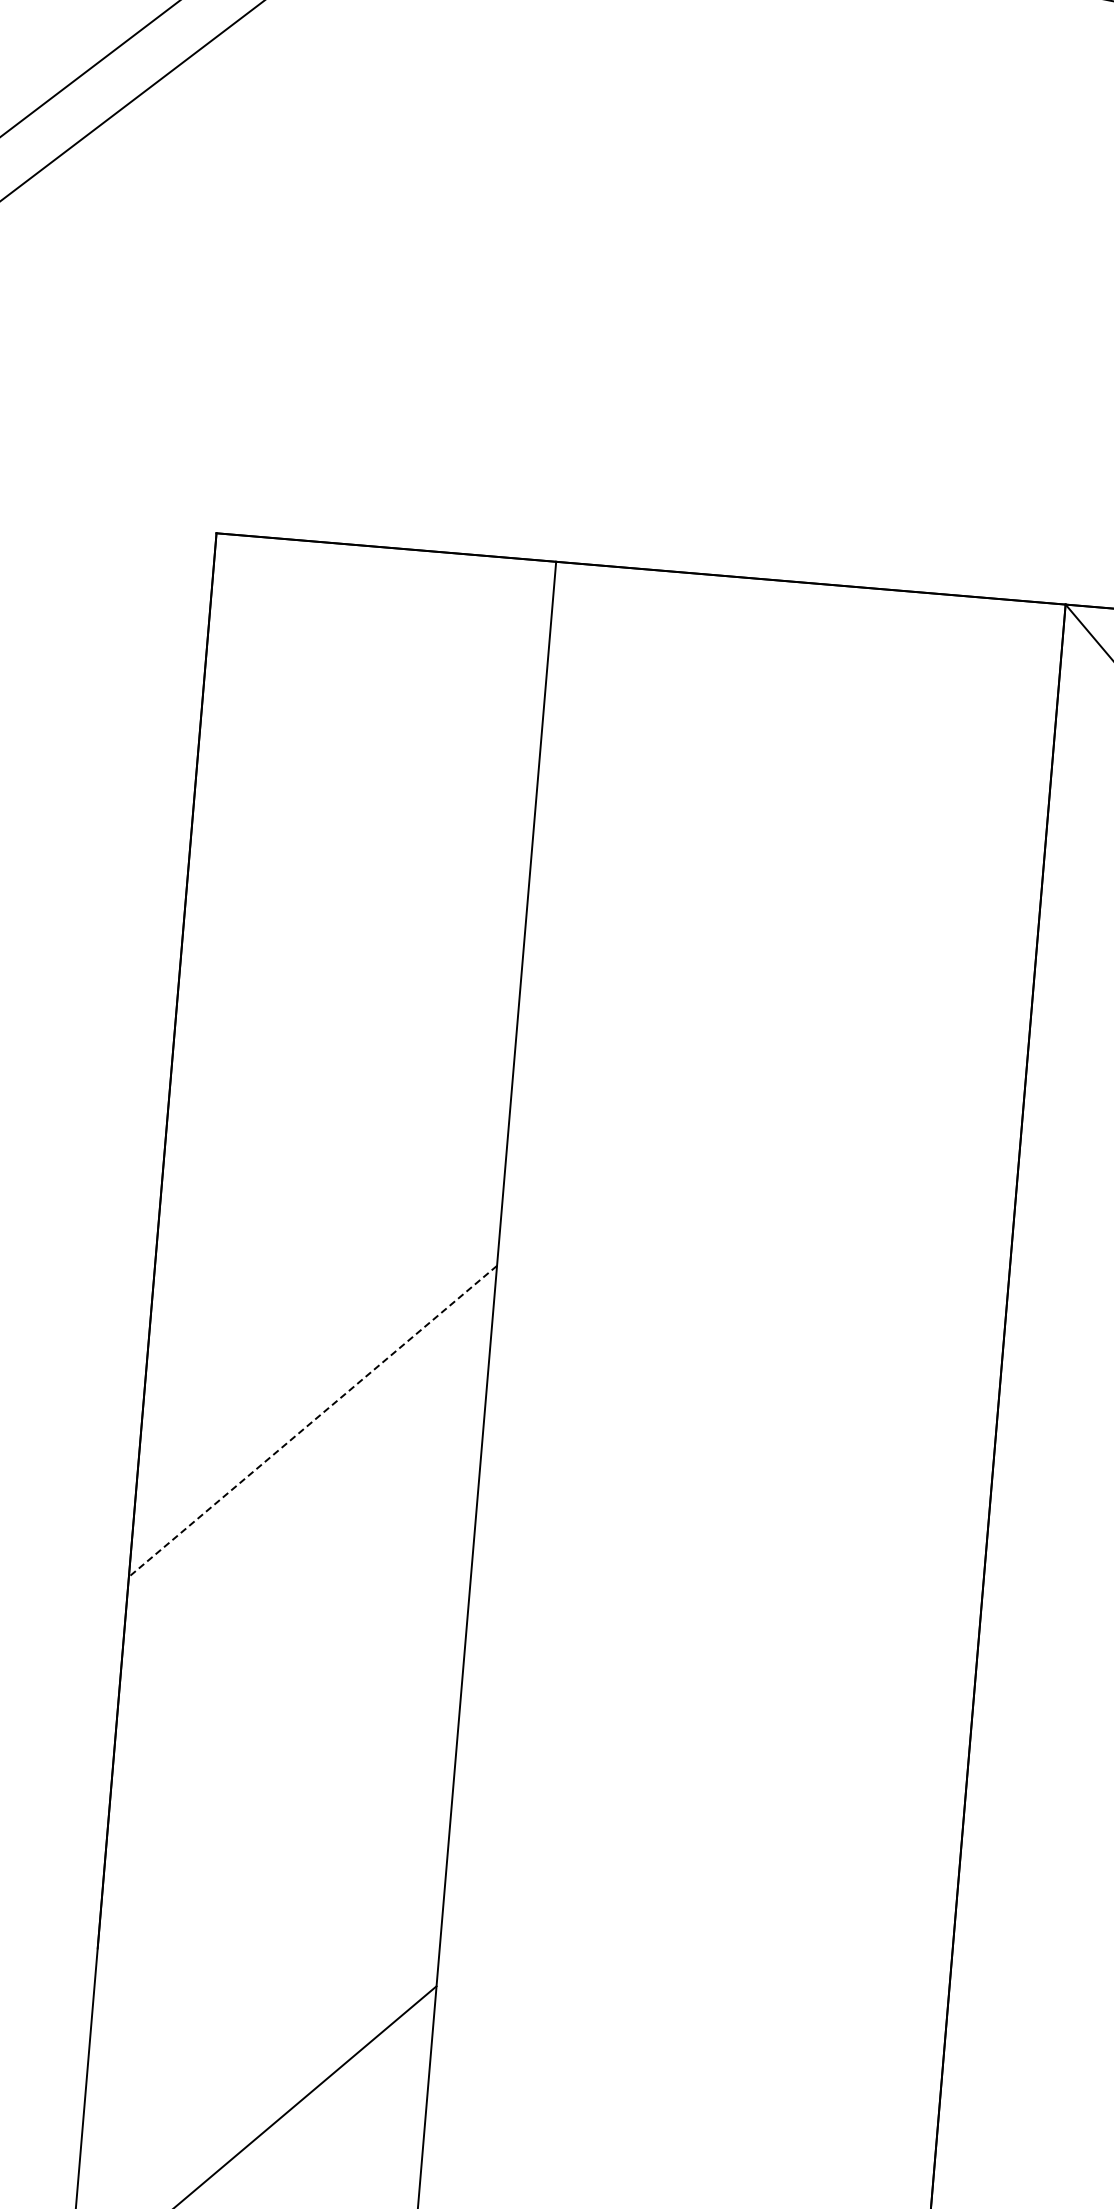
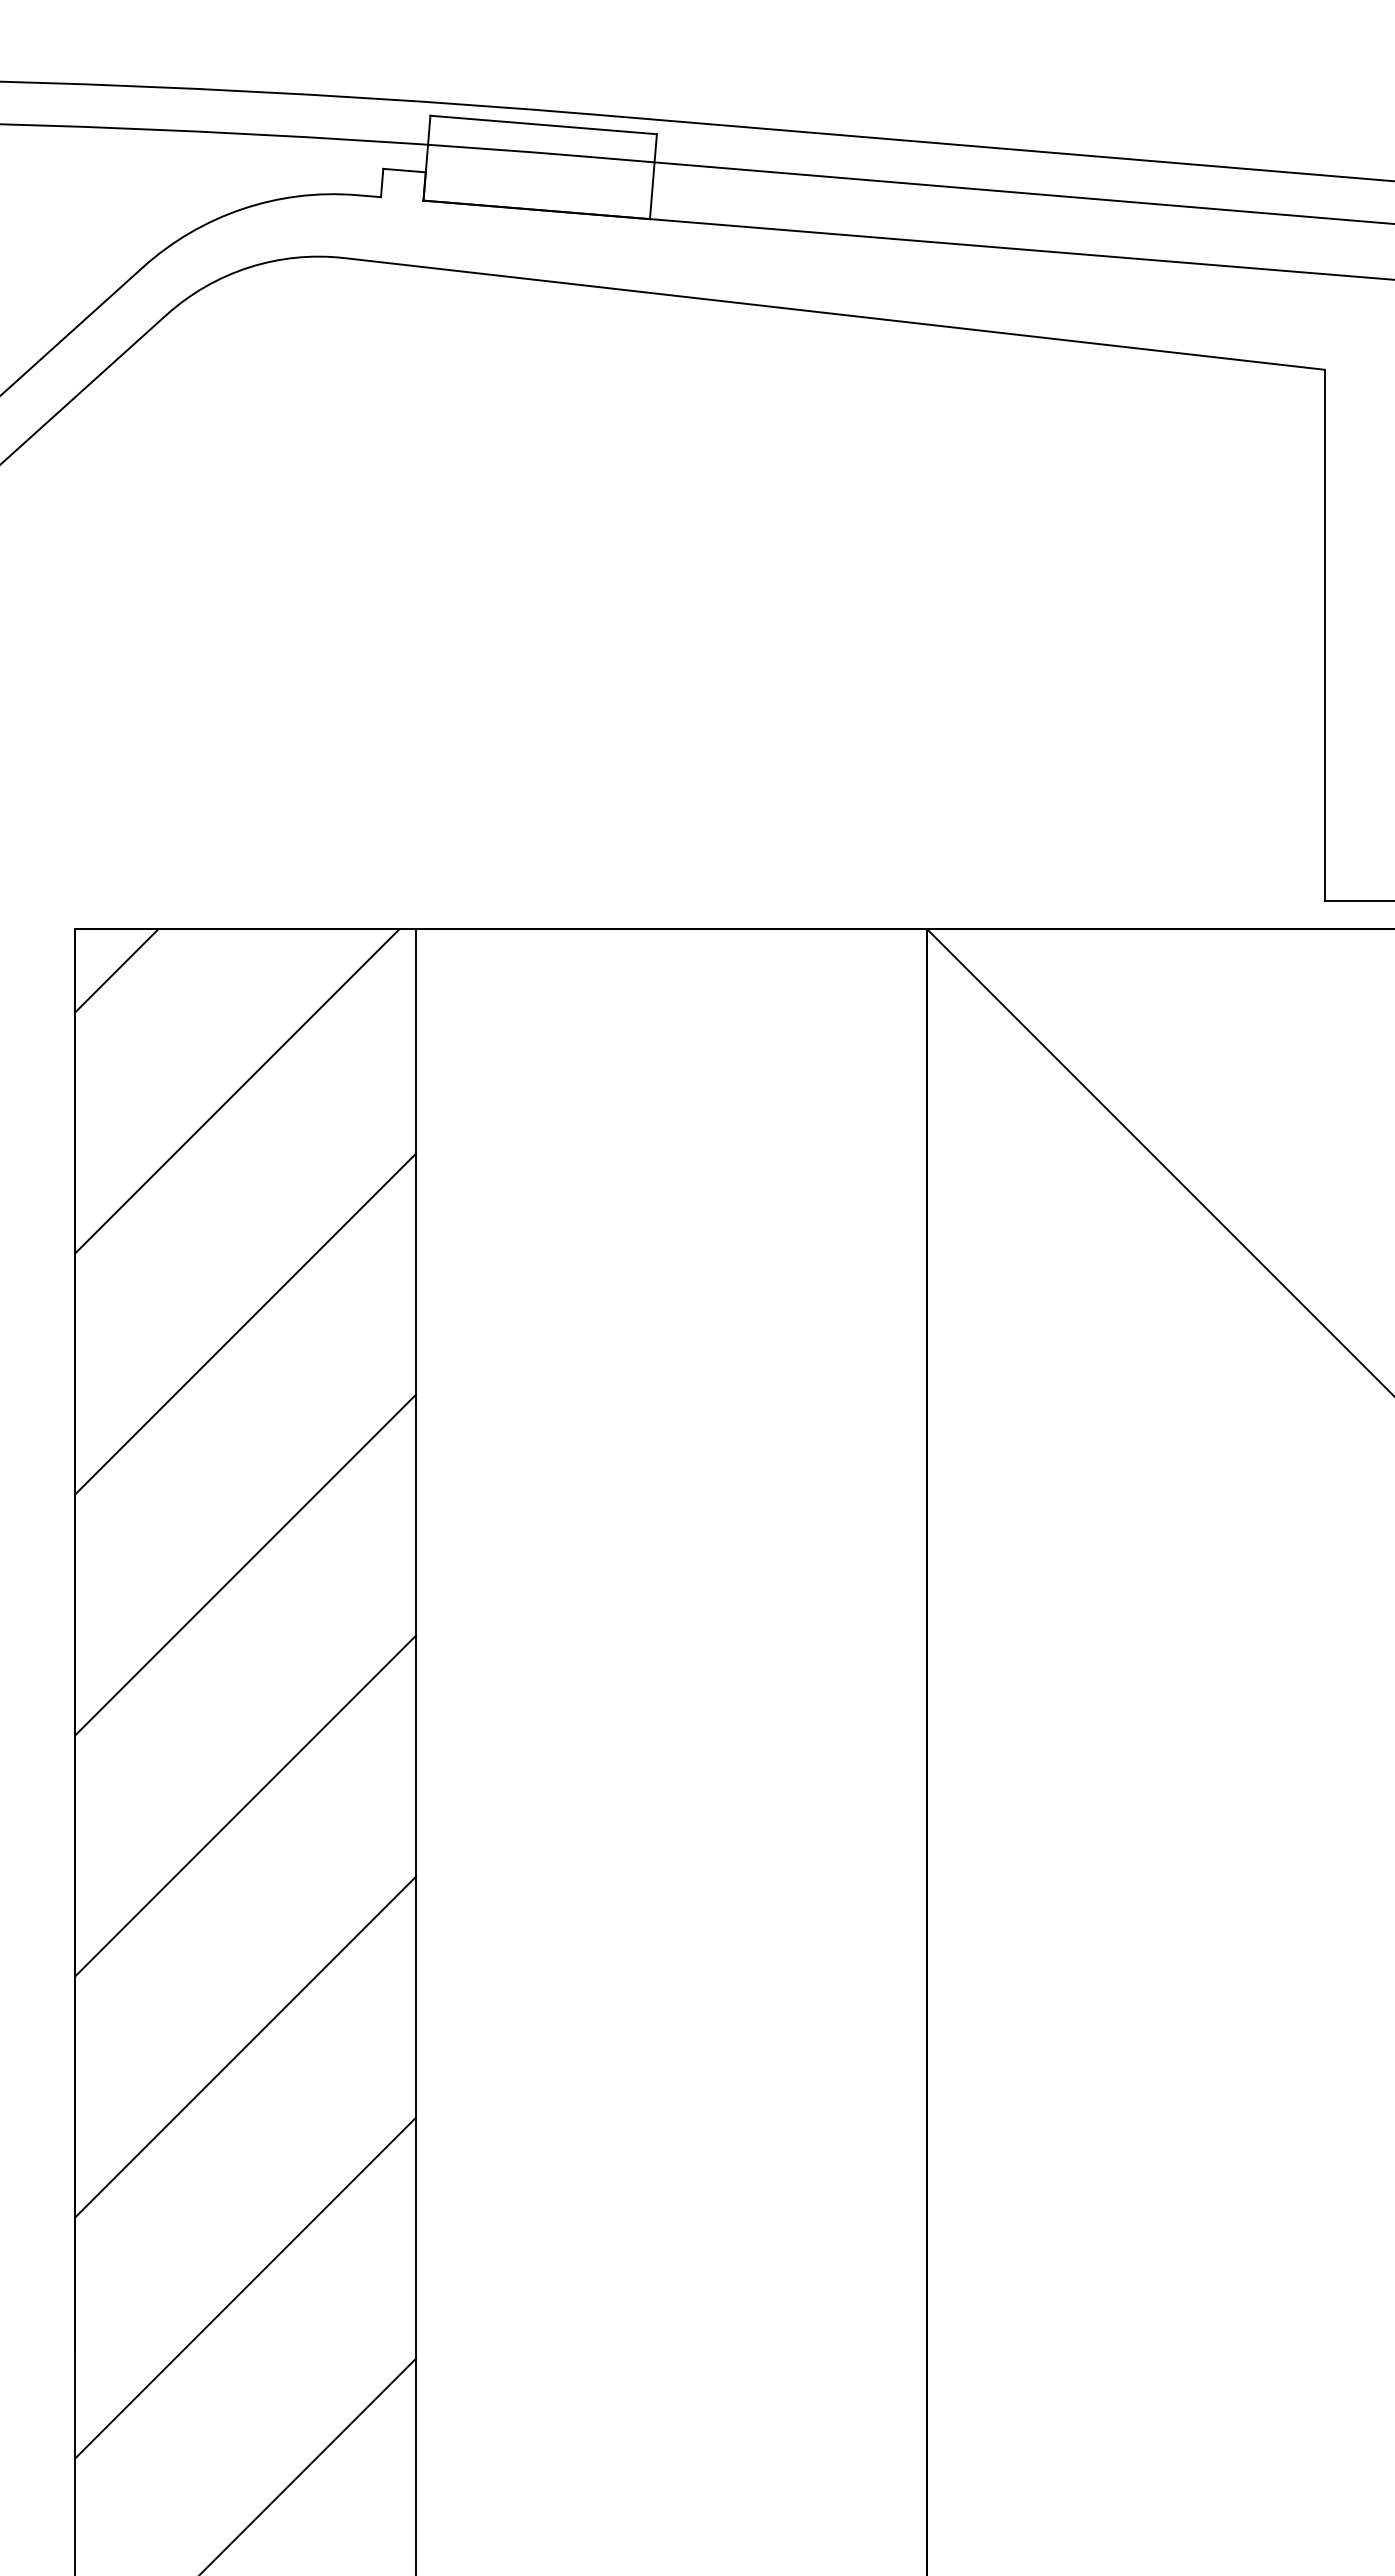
line: (254, 577) -> (116, 970), added
line: (364, 708) -> (237, 1091), added
line: (353, 940) -> (245, 1323), added
line: (333, 1180) -> (245, 1564), added
line: (312, 1421) -> (245, 1806), dashed -> solid
line: (292, 1660) -> (245, 2046), added
line: (272, 1900) -> (245, 2287), added

